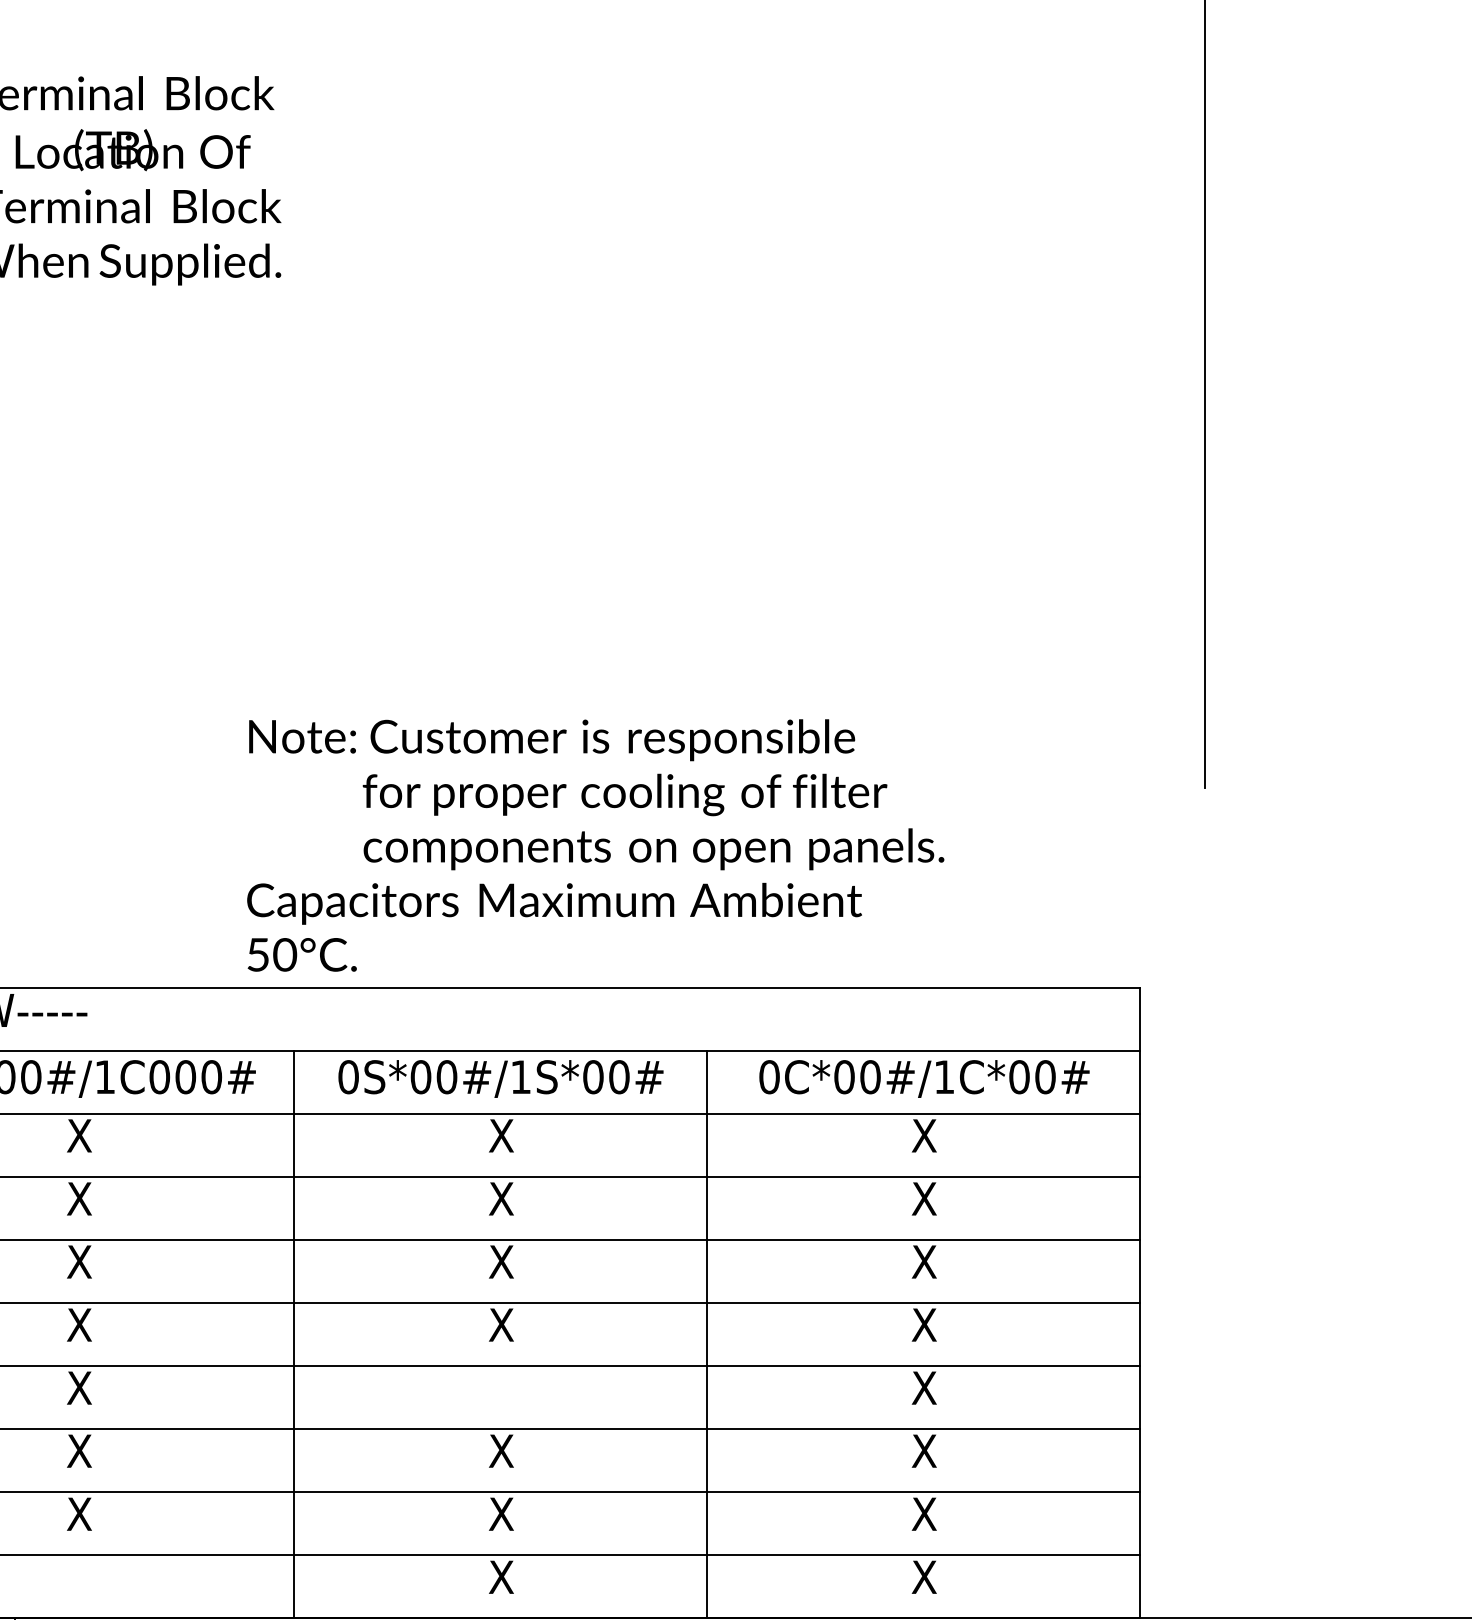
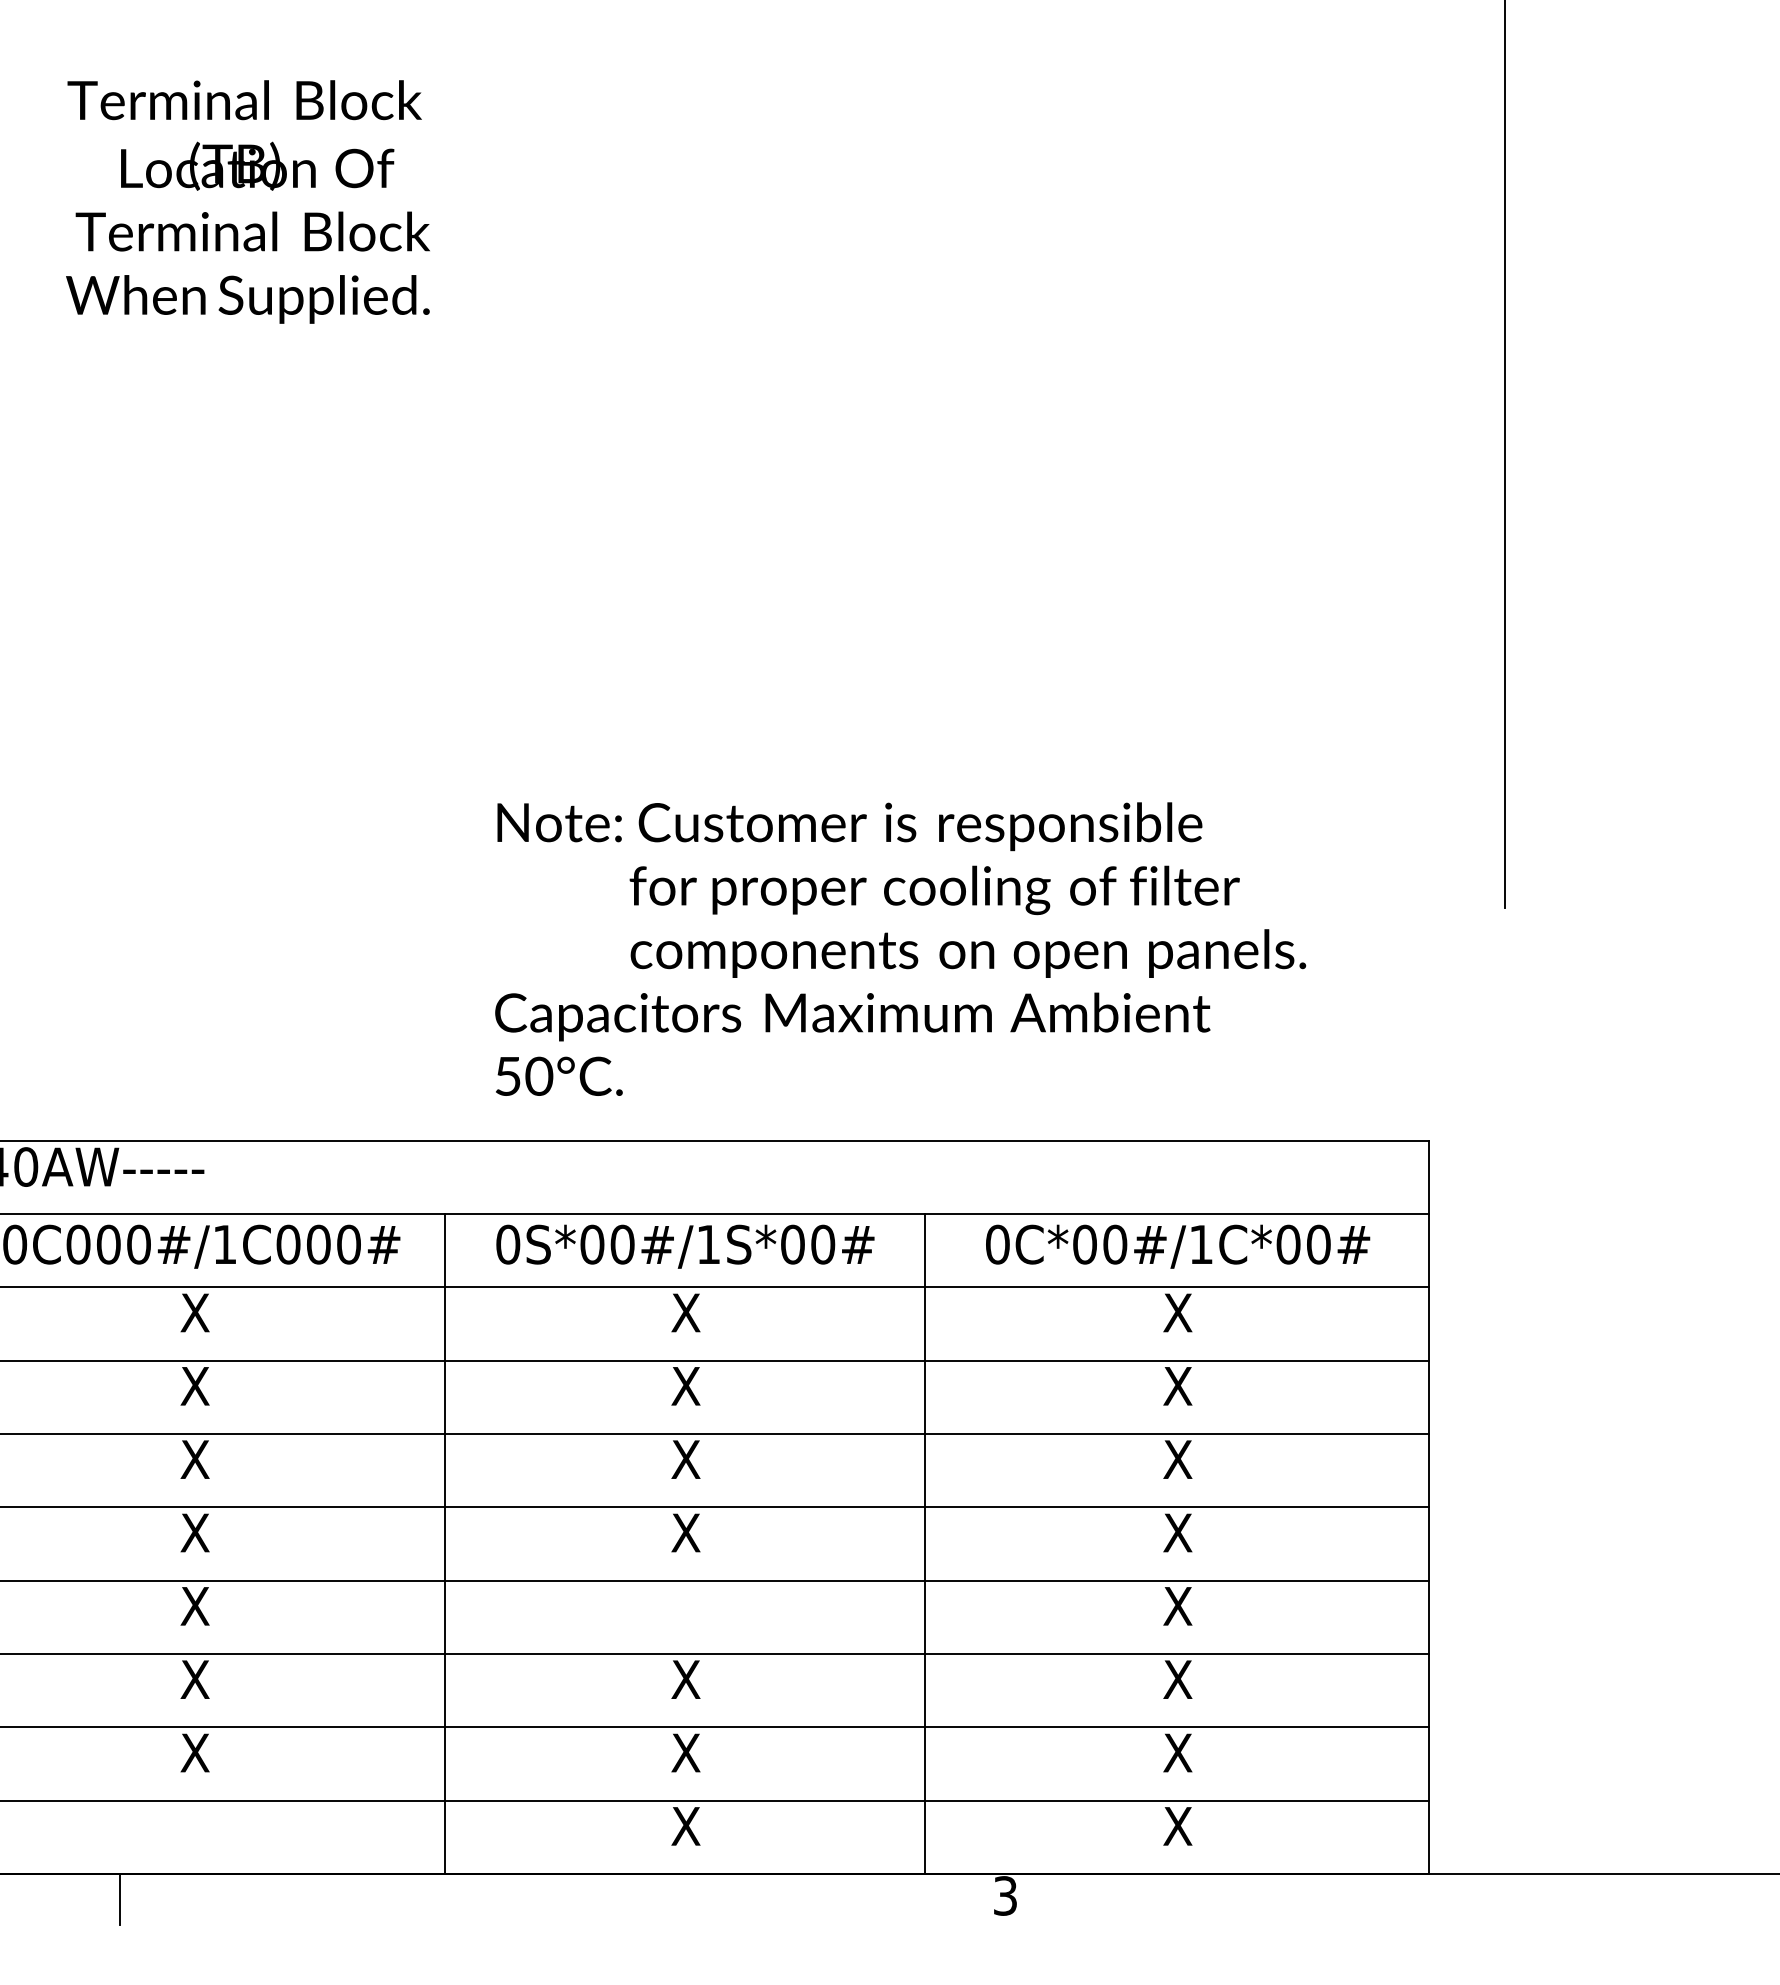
text: (595, 844) -> (900, 948), moved

